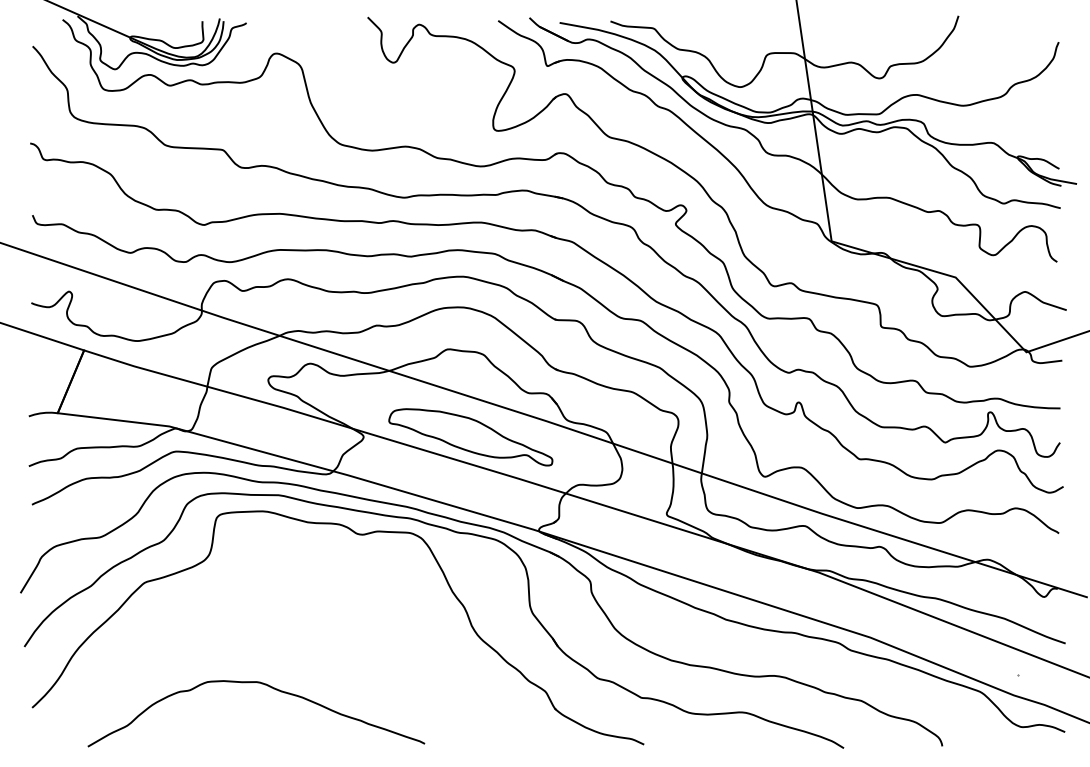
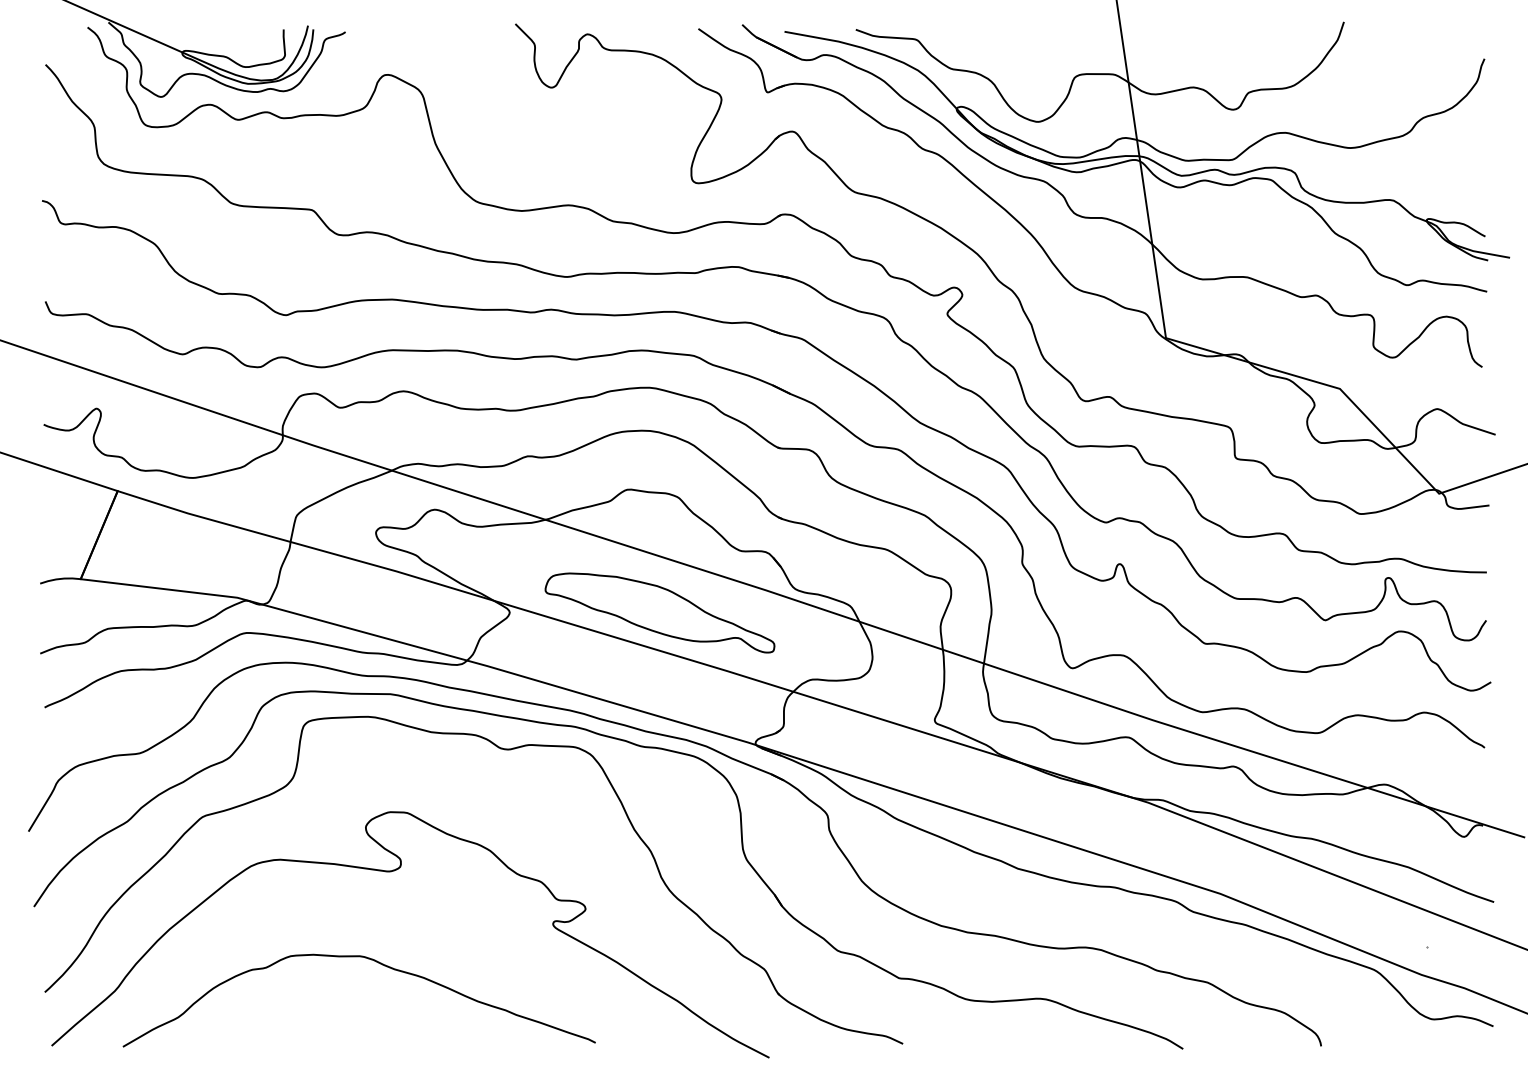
curve: (279, 622) -> (391, 872), added

